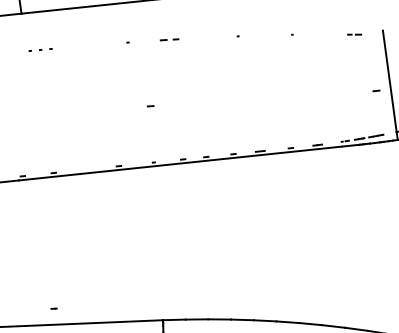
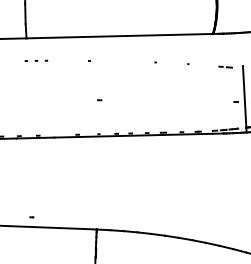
part: (354, 33) -> (225, 66), size x1.6
part: (169, 40) -> (114, 61), removed
part: (39, 50) -> (35, 61), size x1.6

